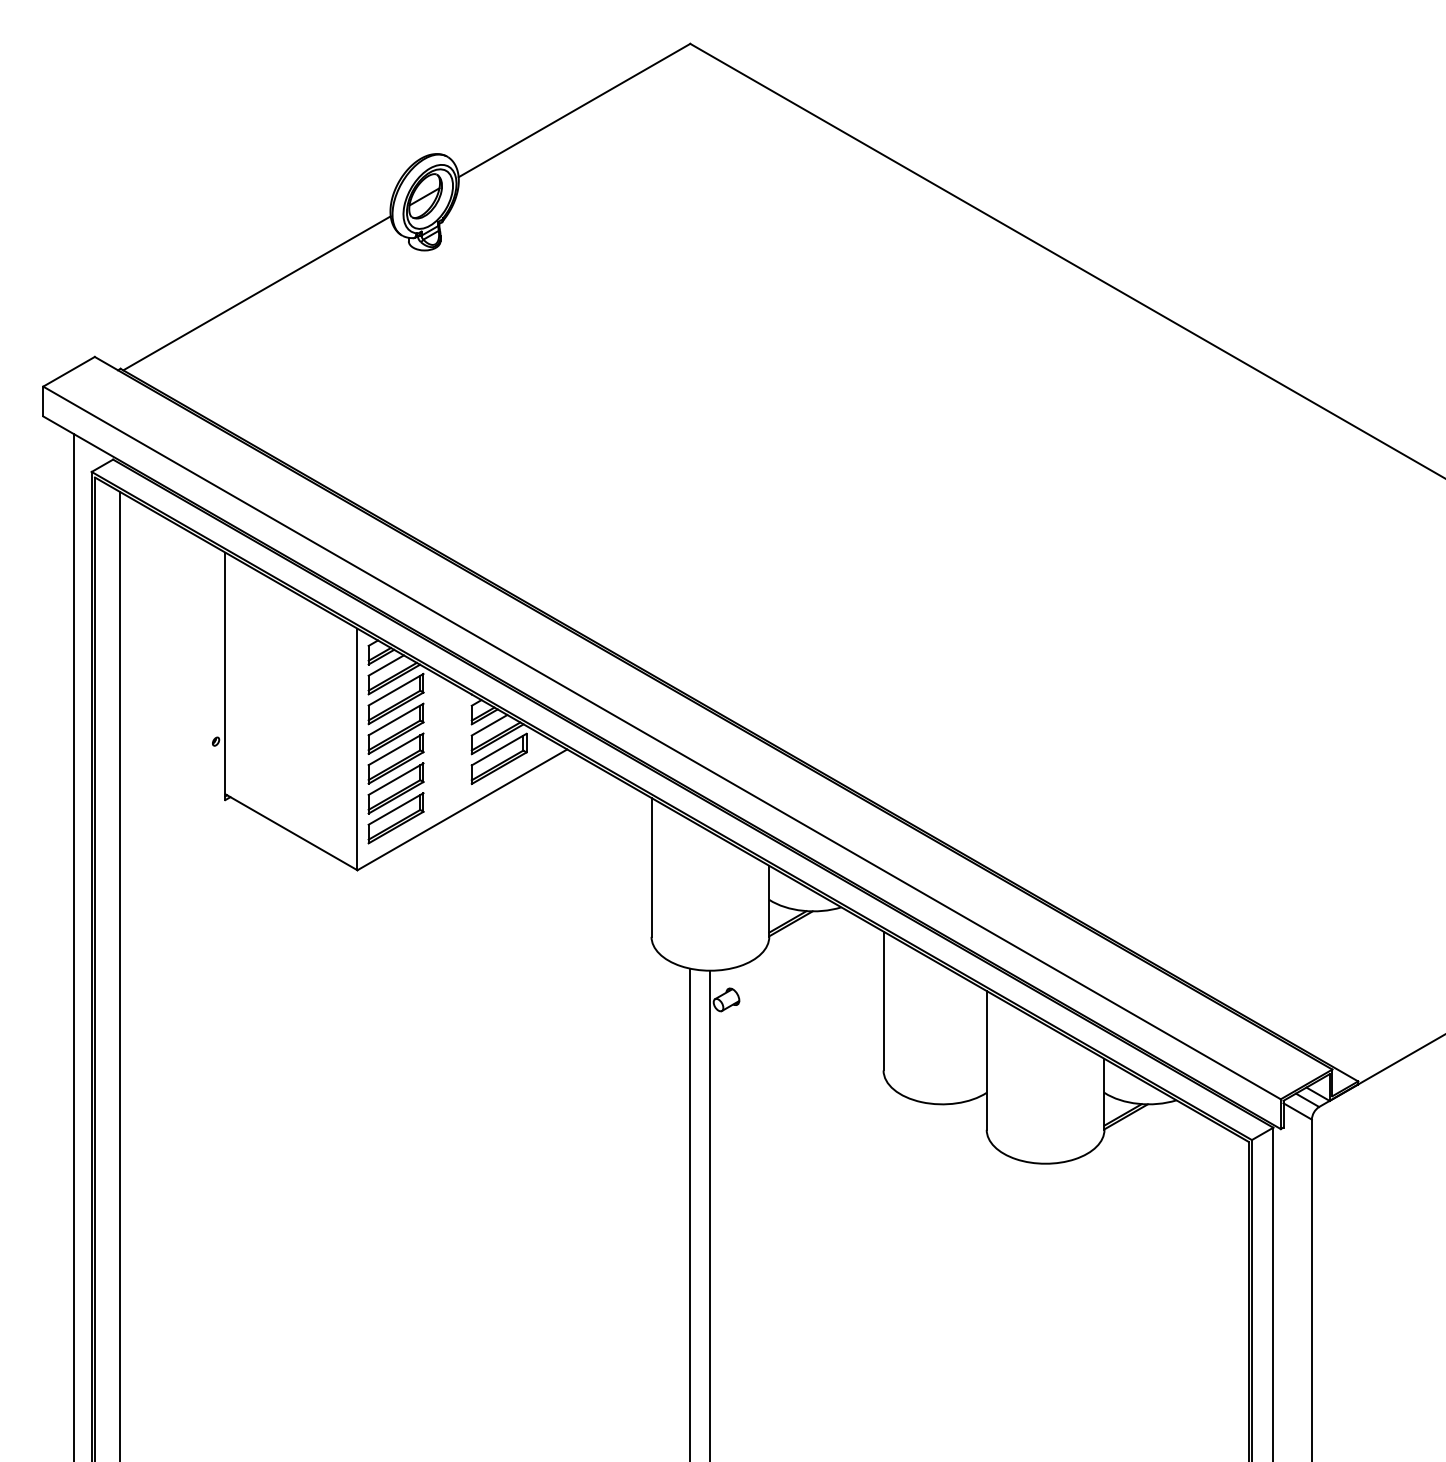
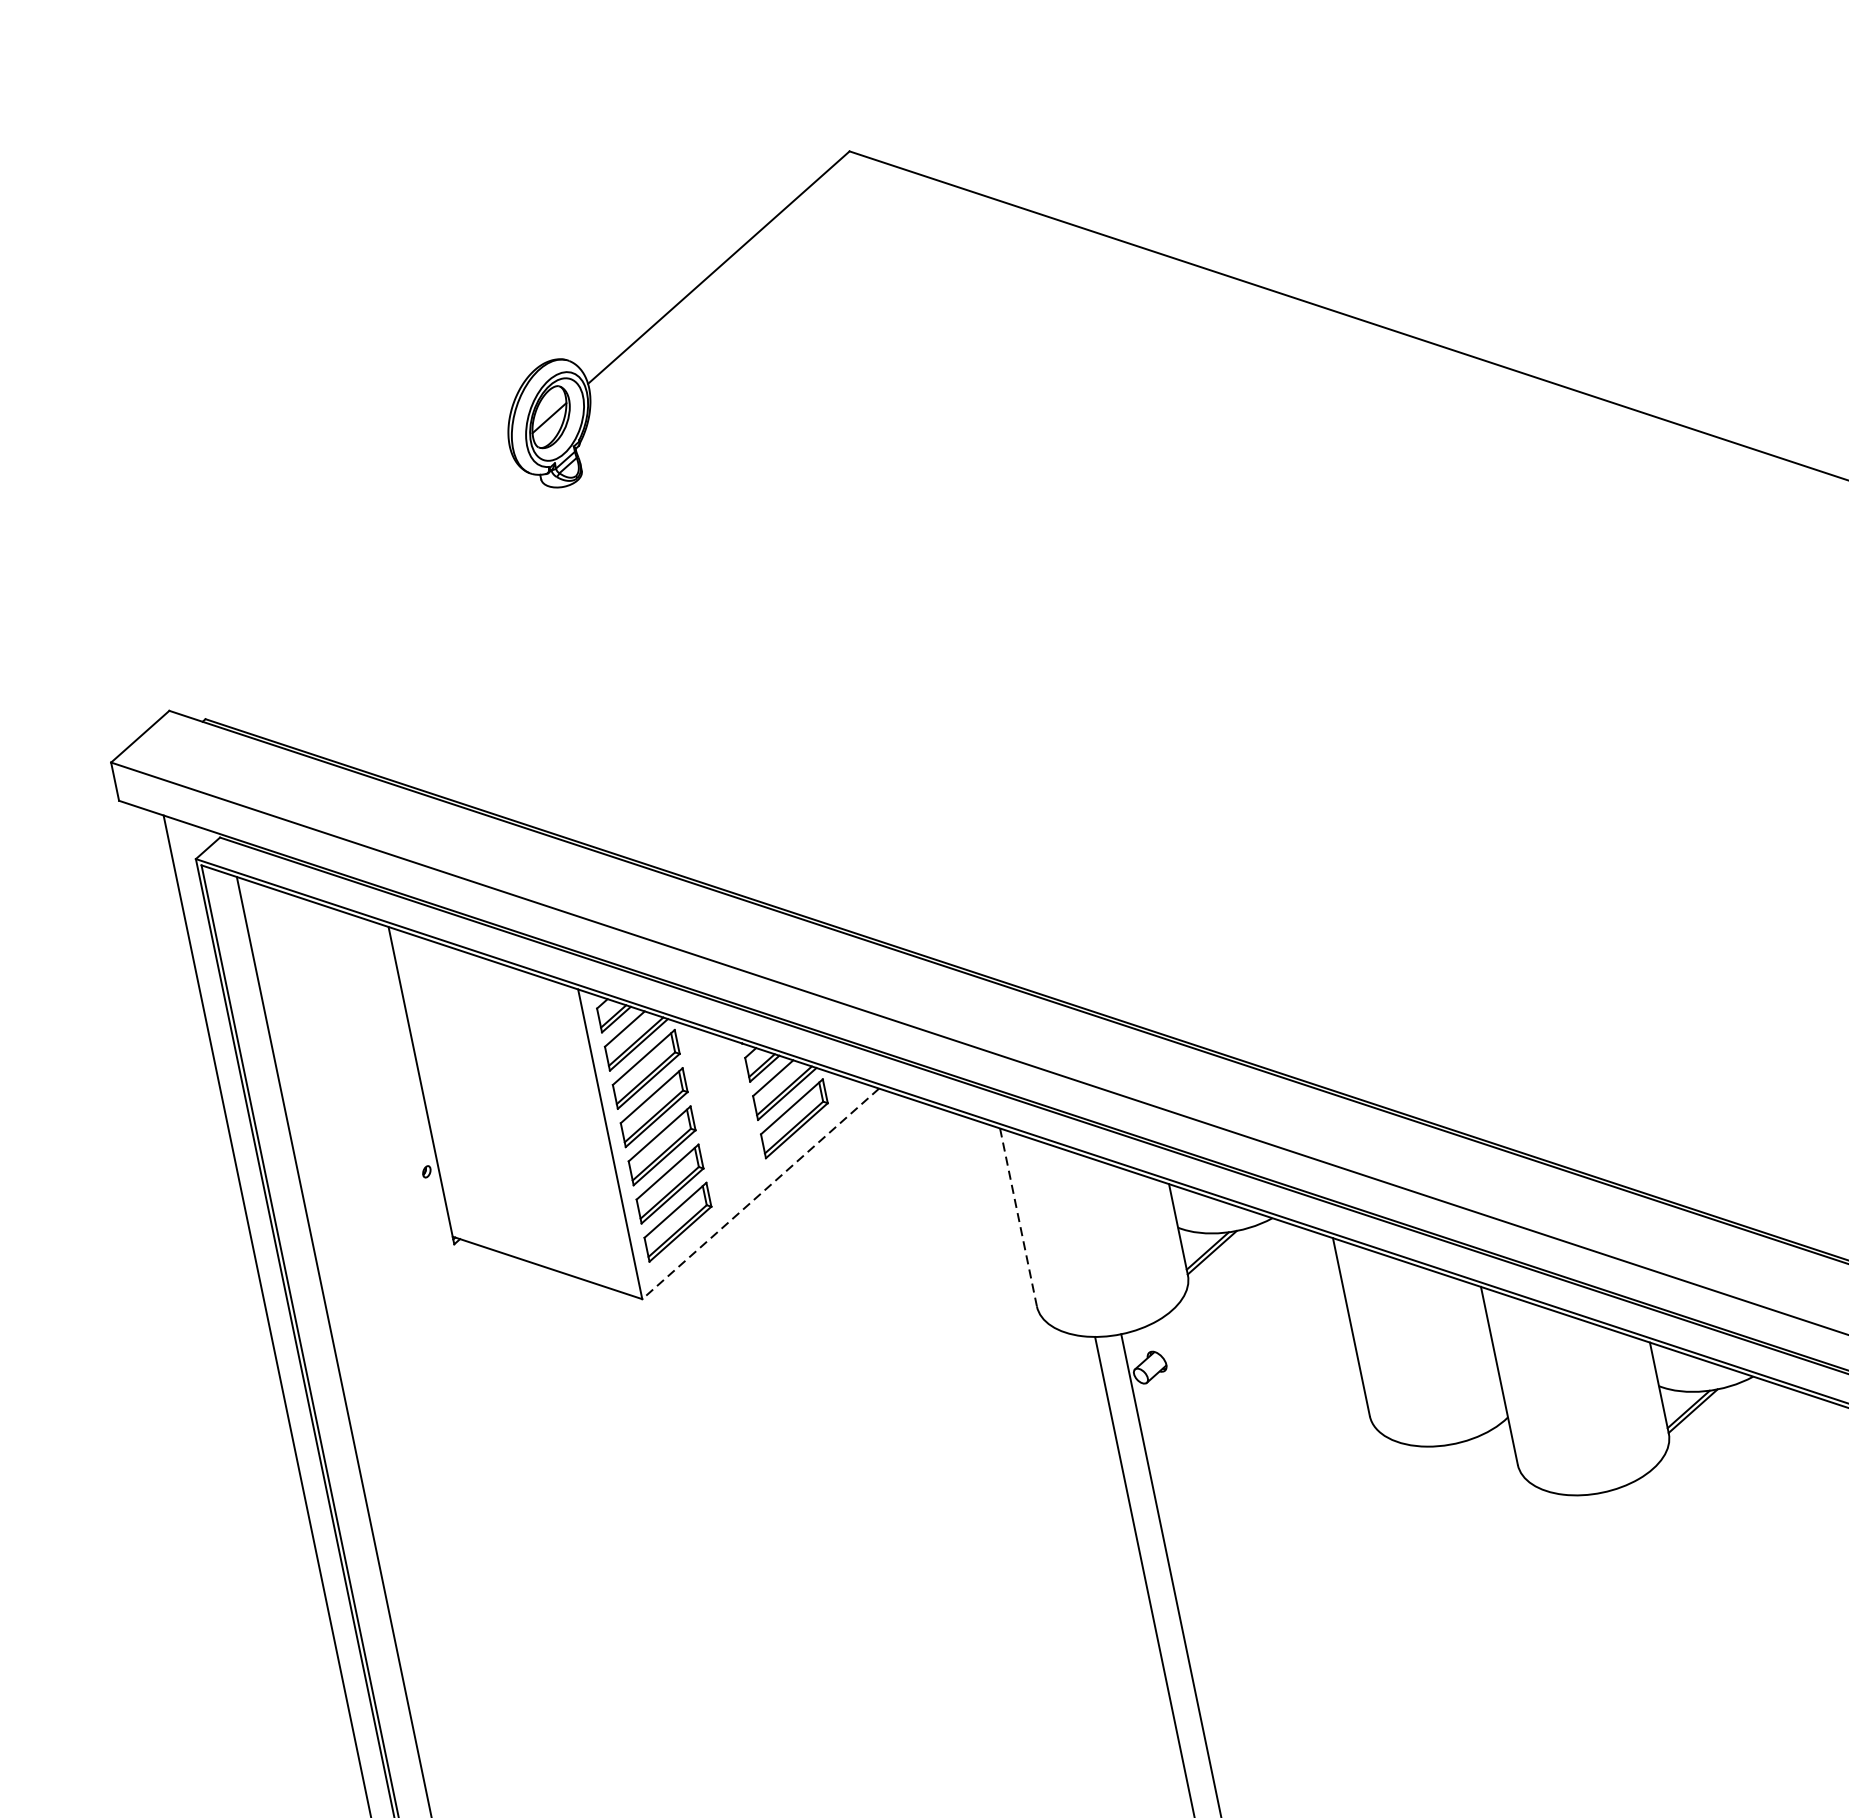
line: (256, 293) -> (359, 586), removed
line: (461, 810) -> (759, 1194), solid -> dashed
line: (651, 867) -> (1018, 1217), solid -> dashed

